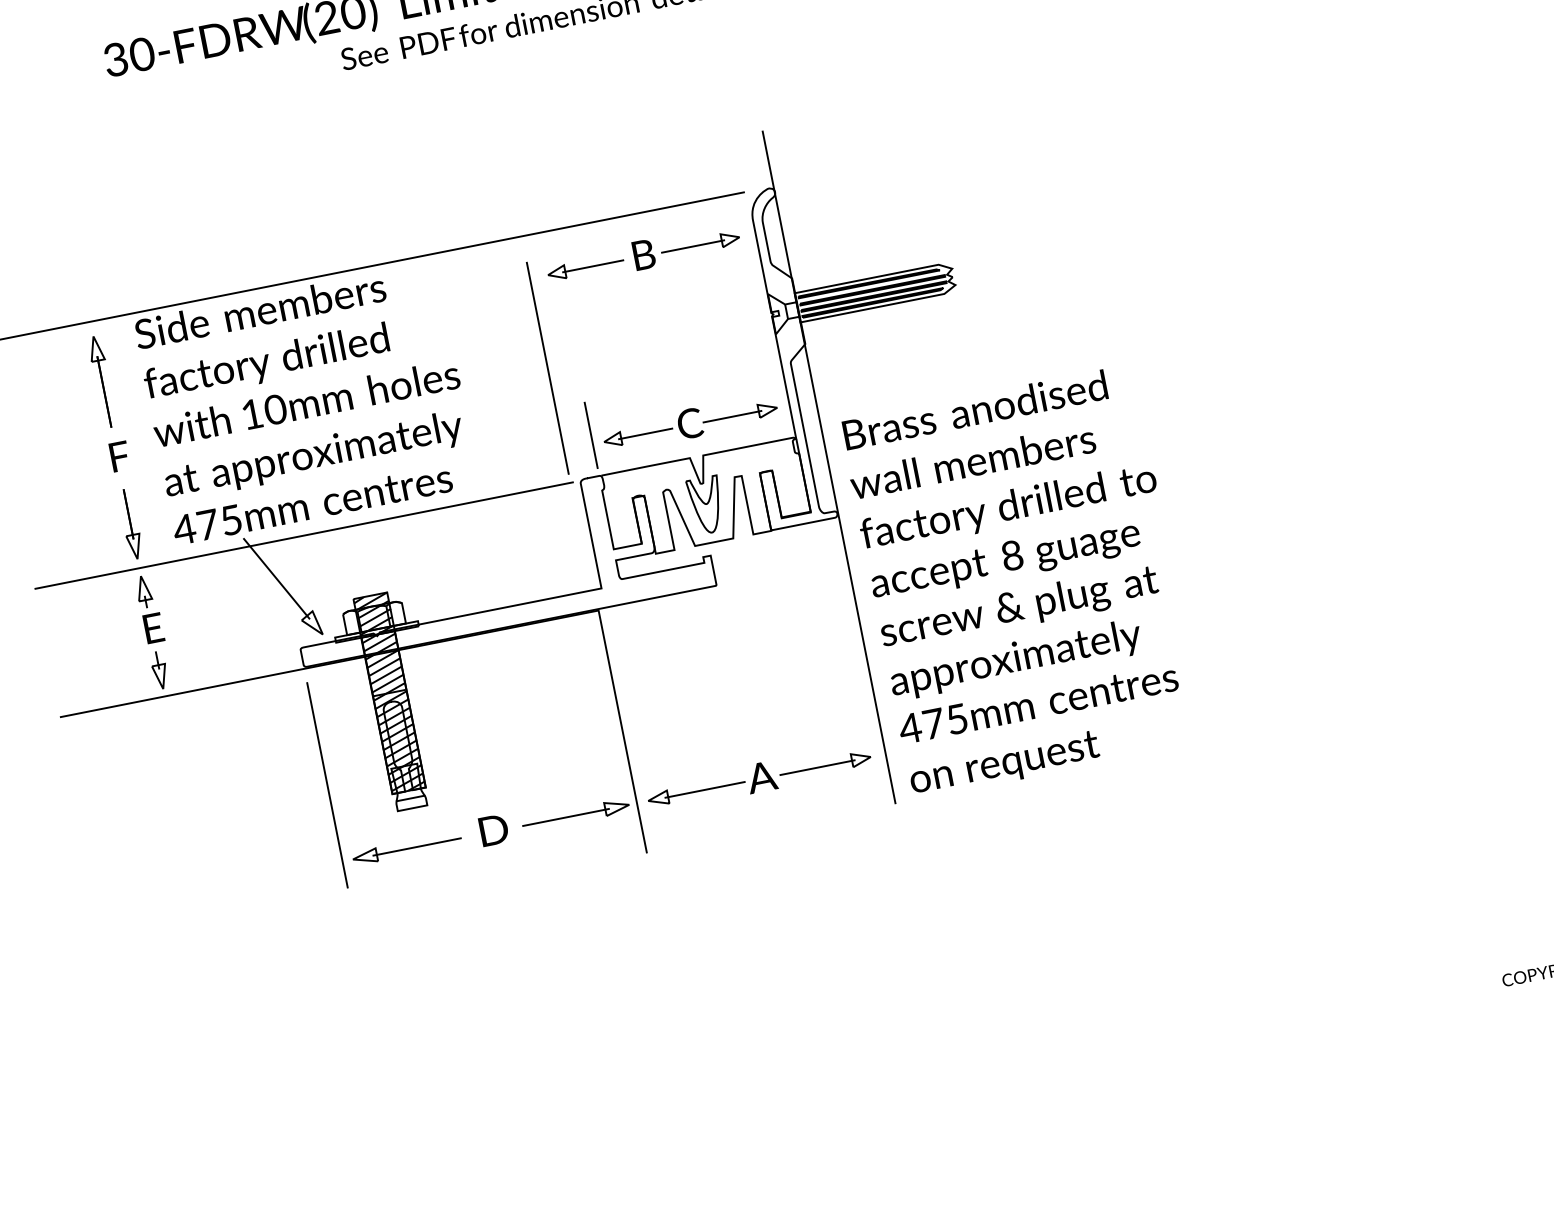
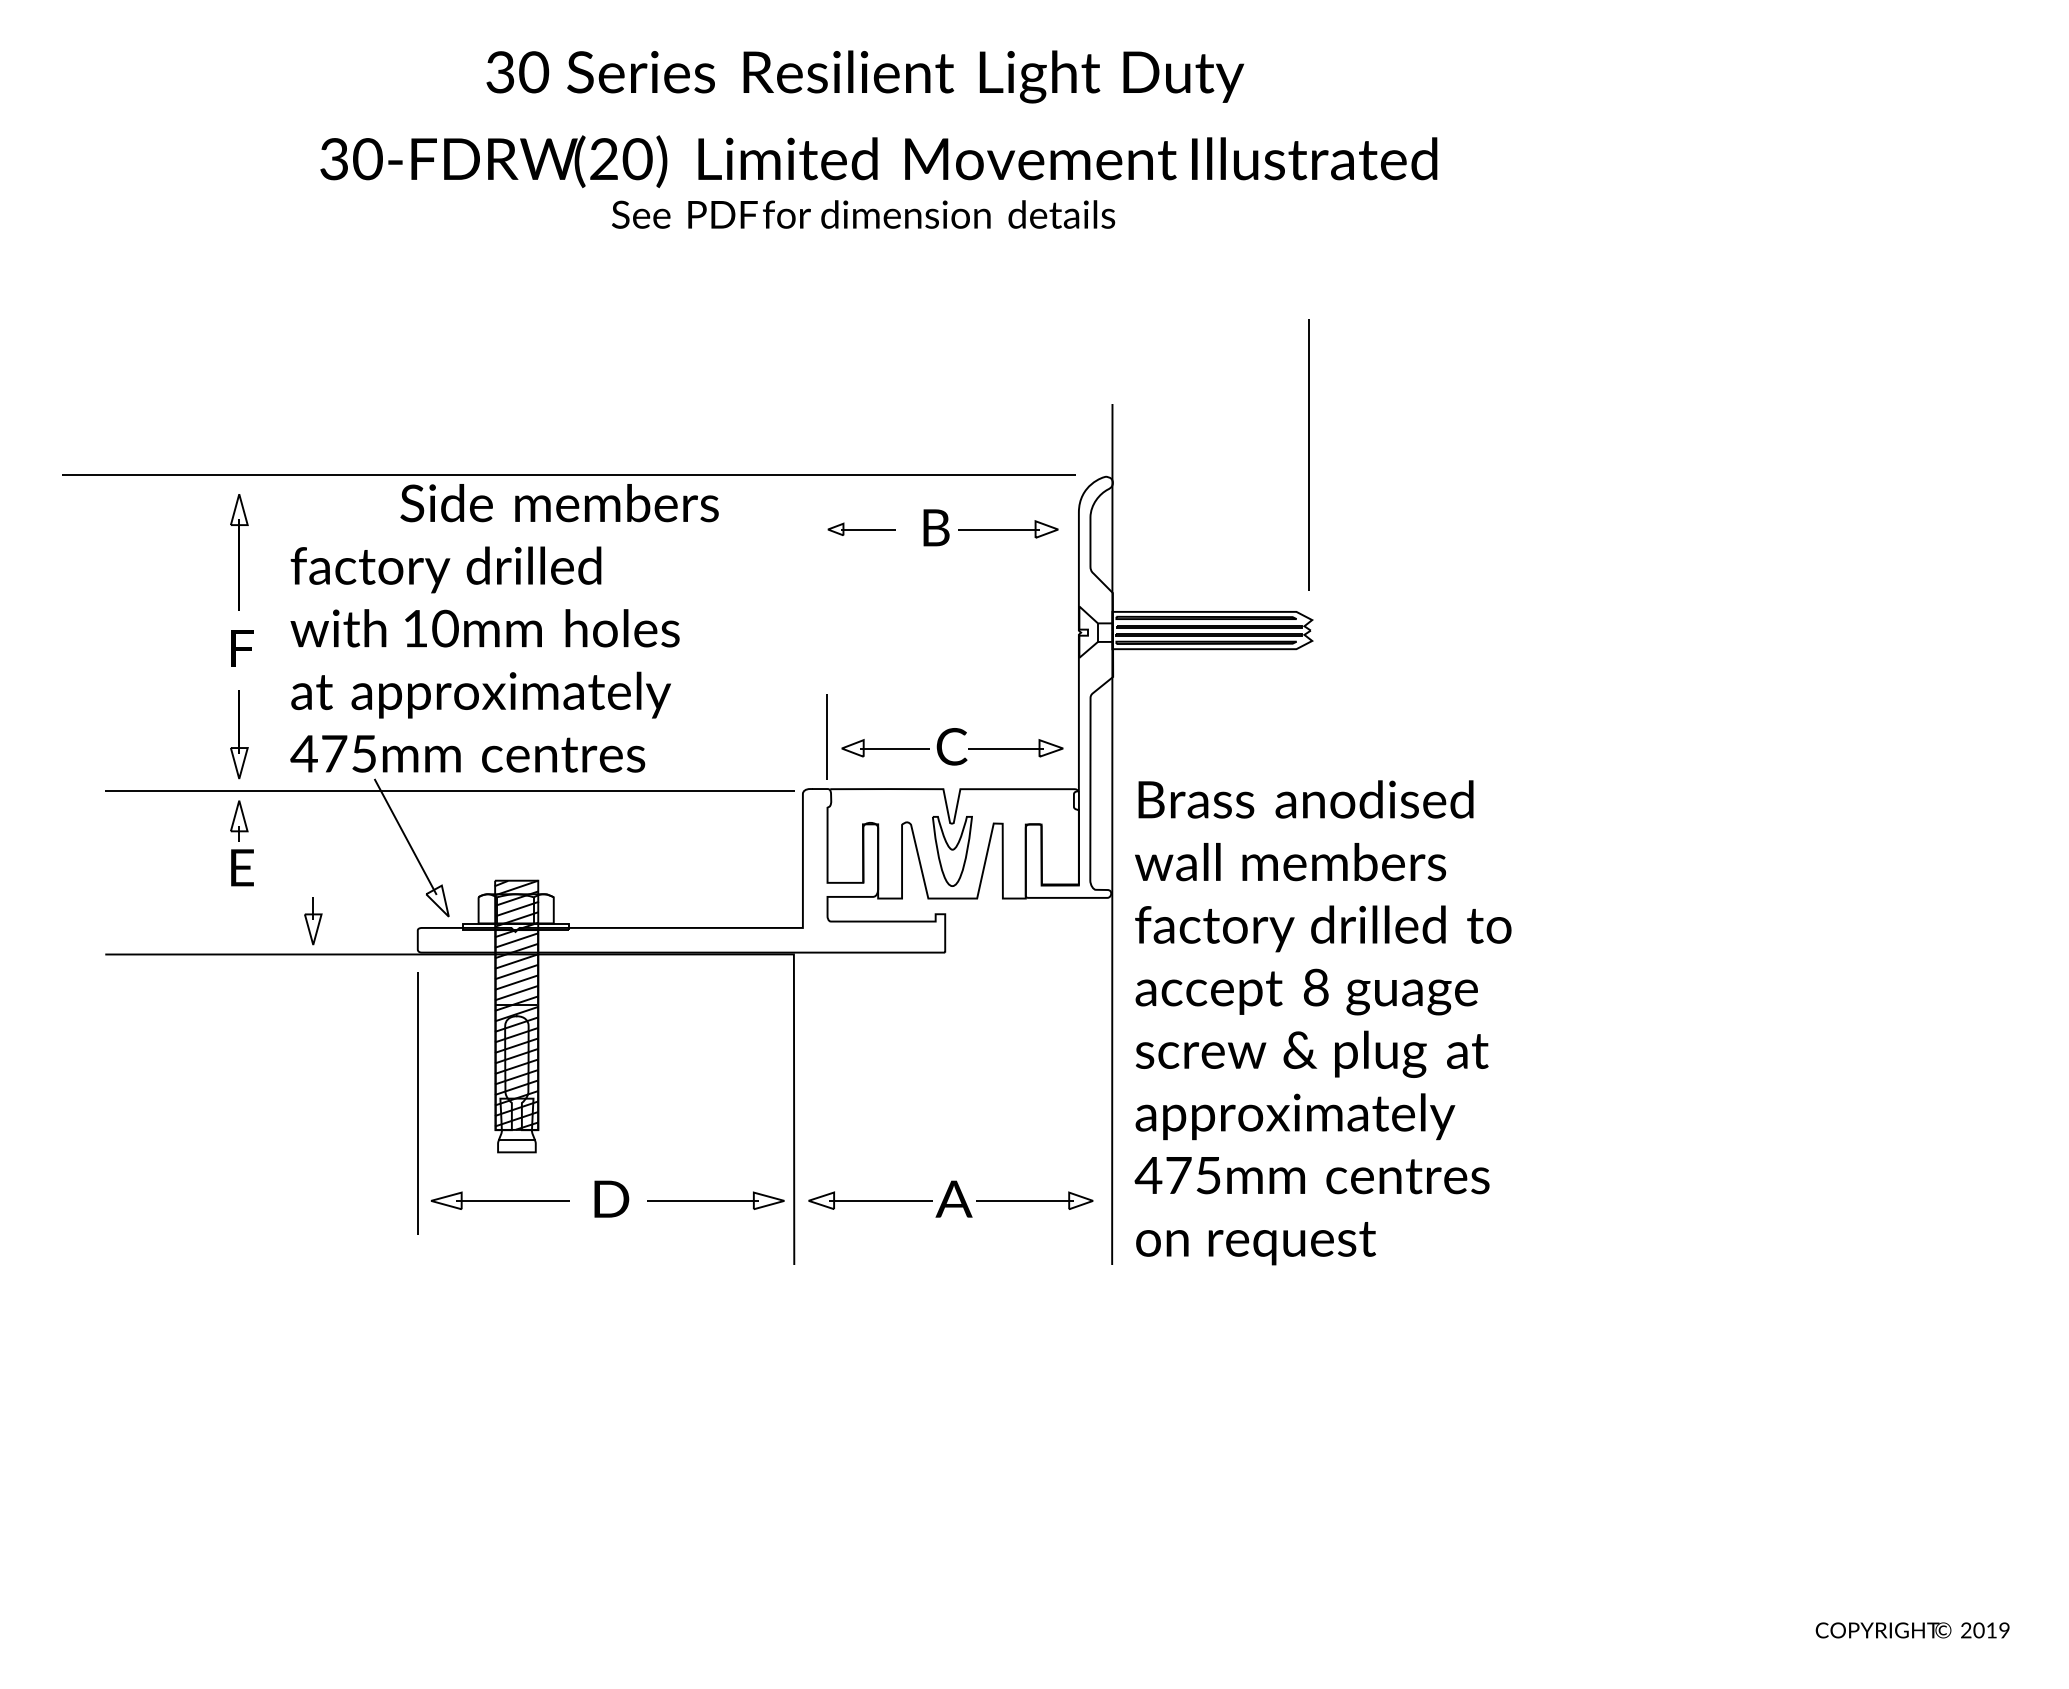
part: (585, 267) -> (861, 529), size x0.7
text: (260, 311) -> (559, 503), moved
line: (546, 368) -> (1308, 454), moved
part: (159, 670) -> (313, 921), moved

